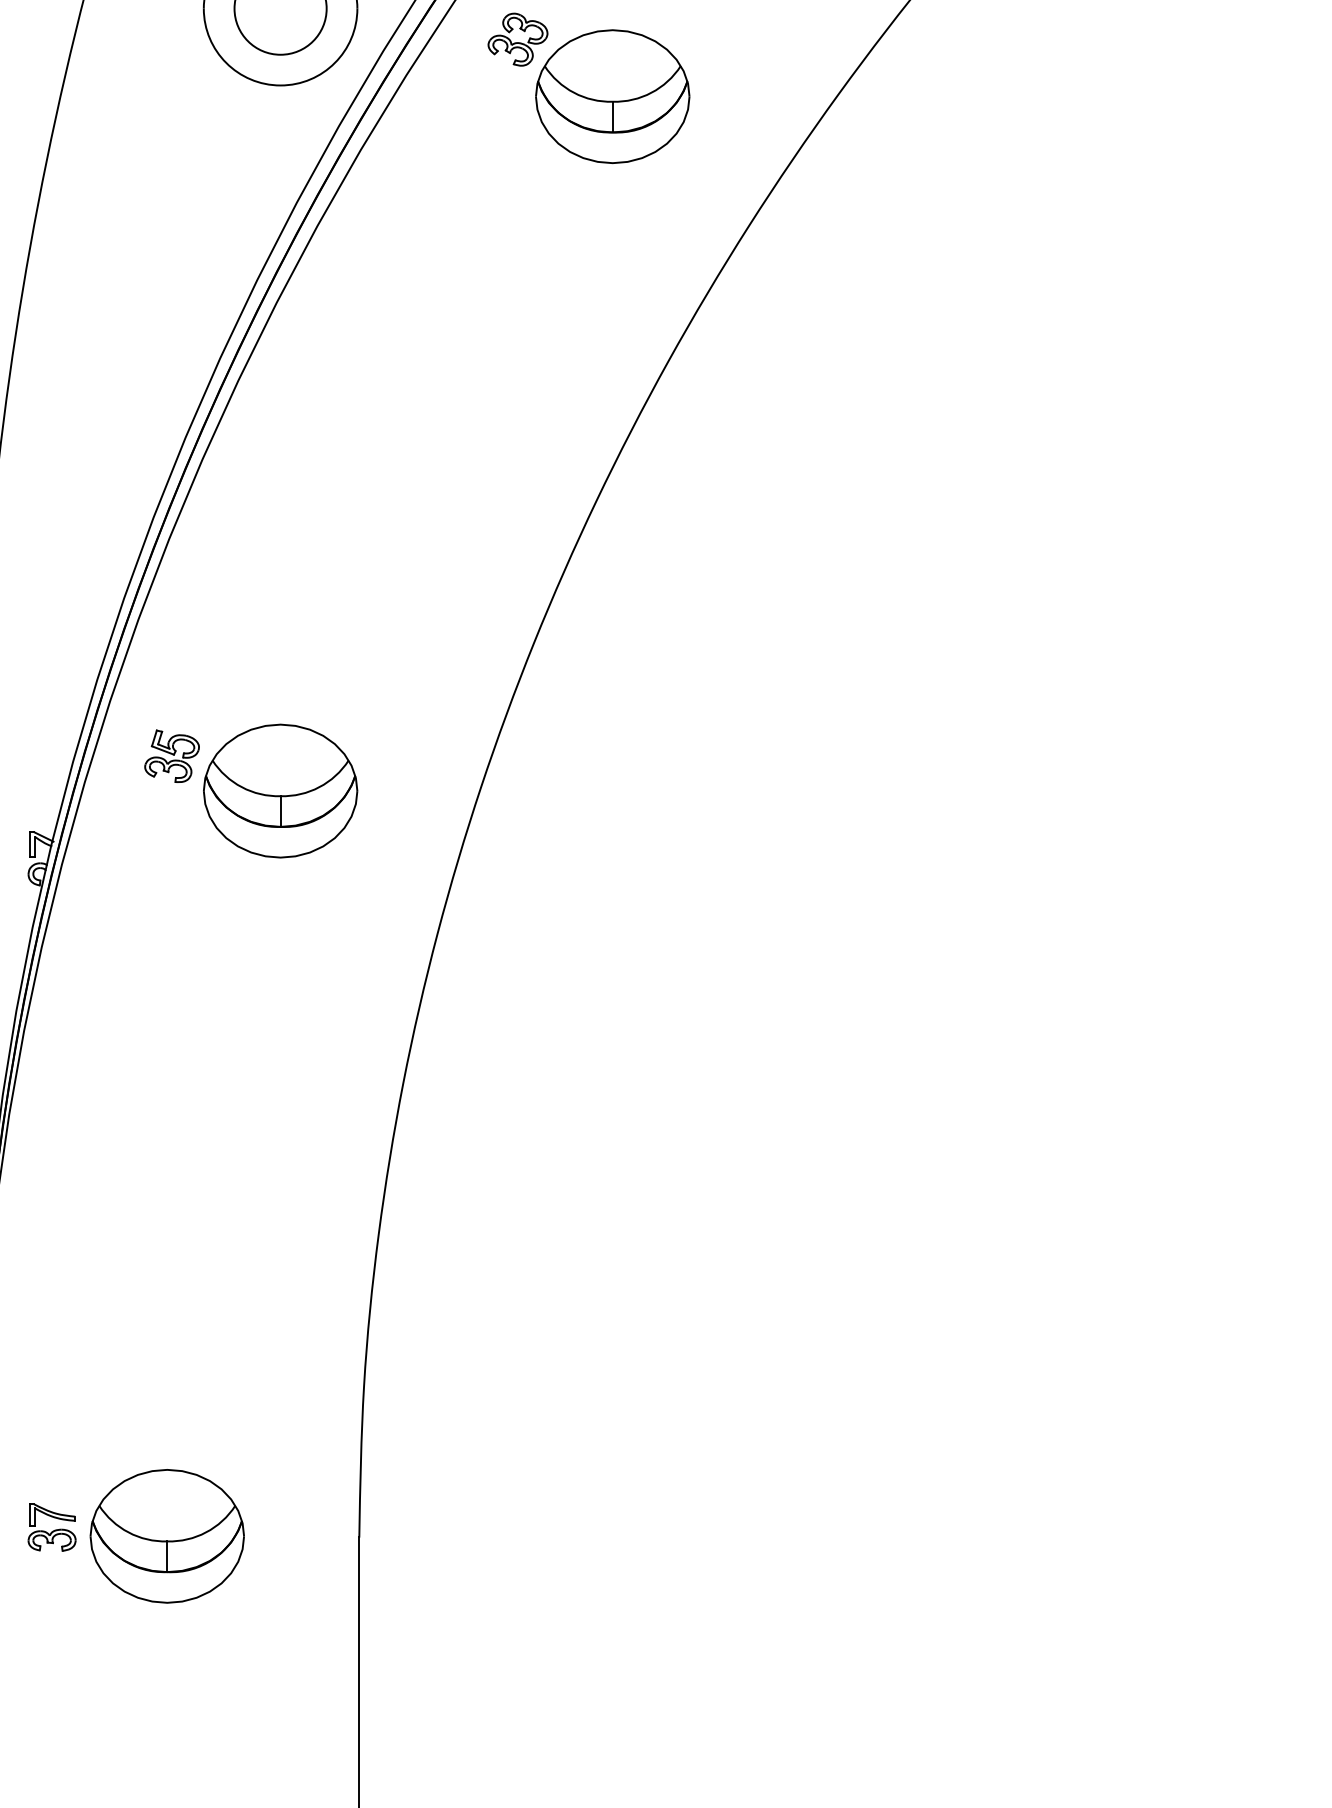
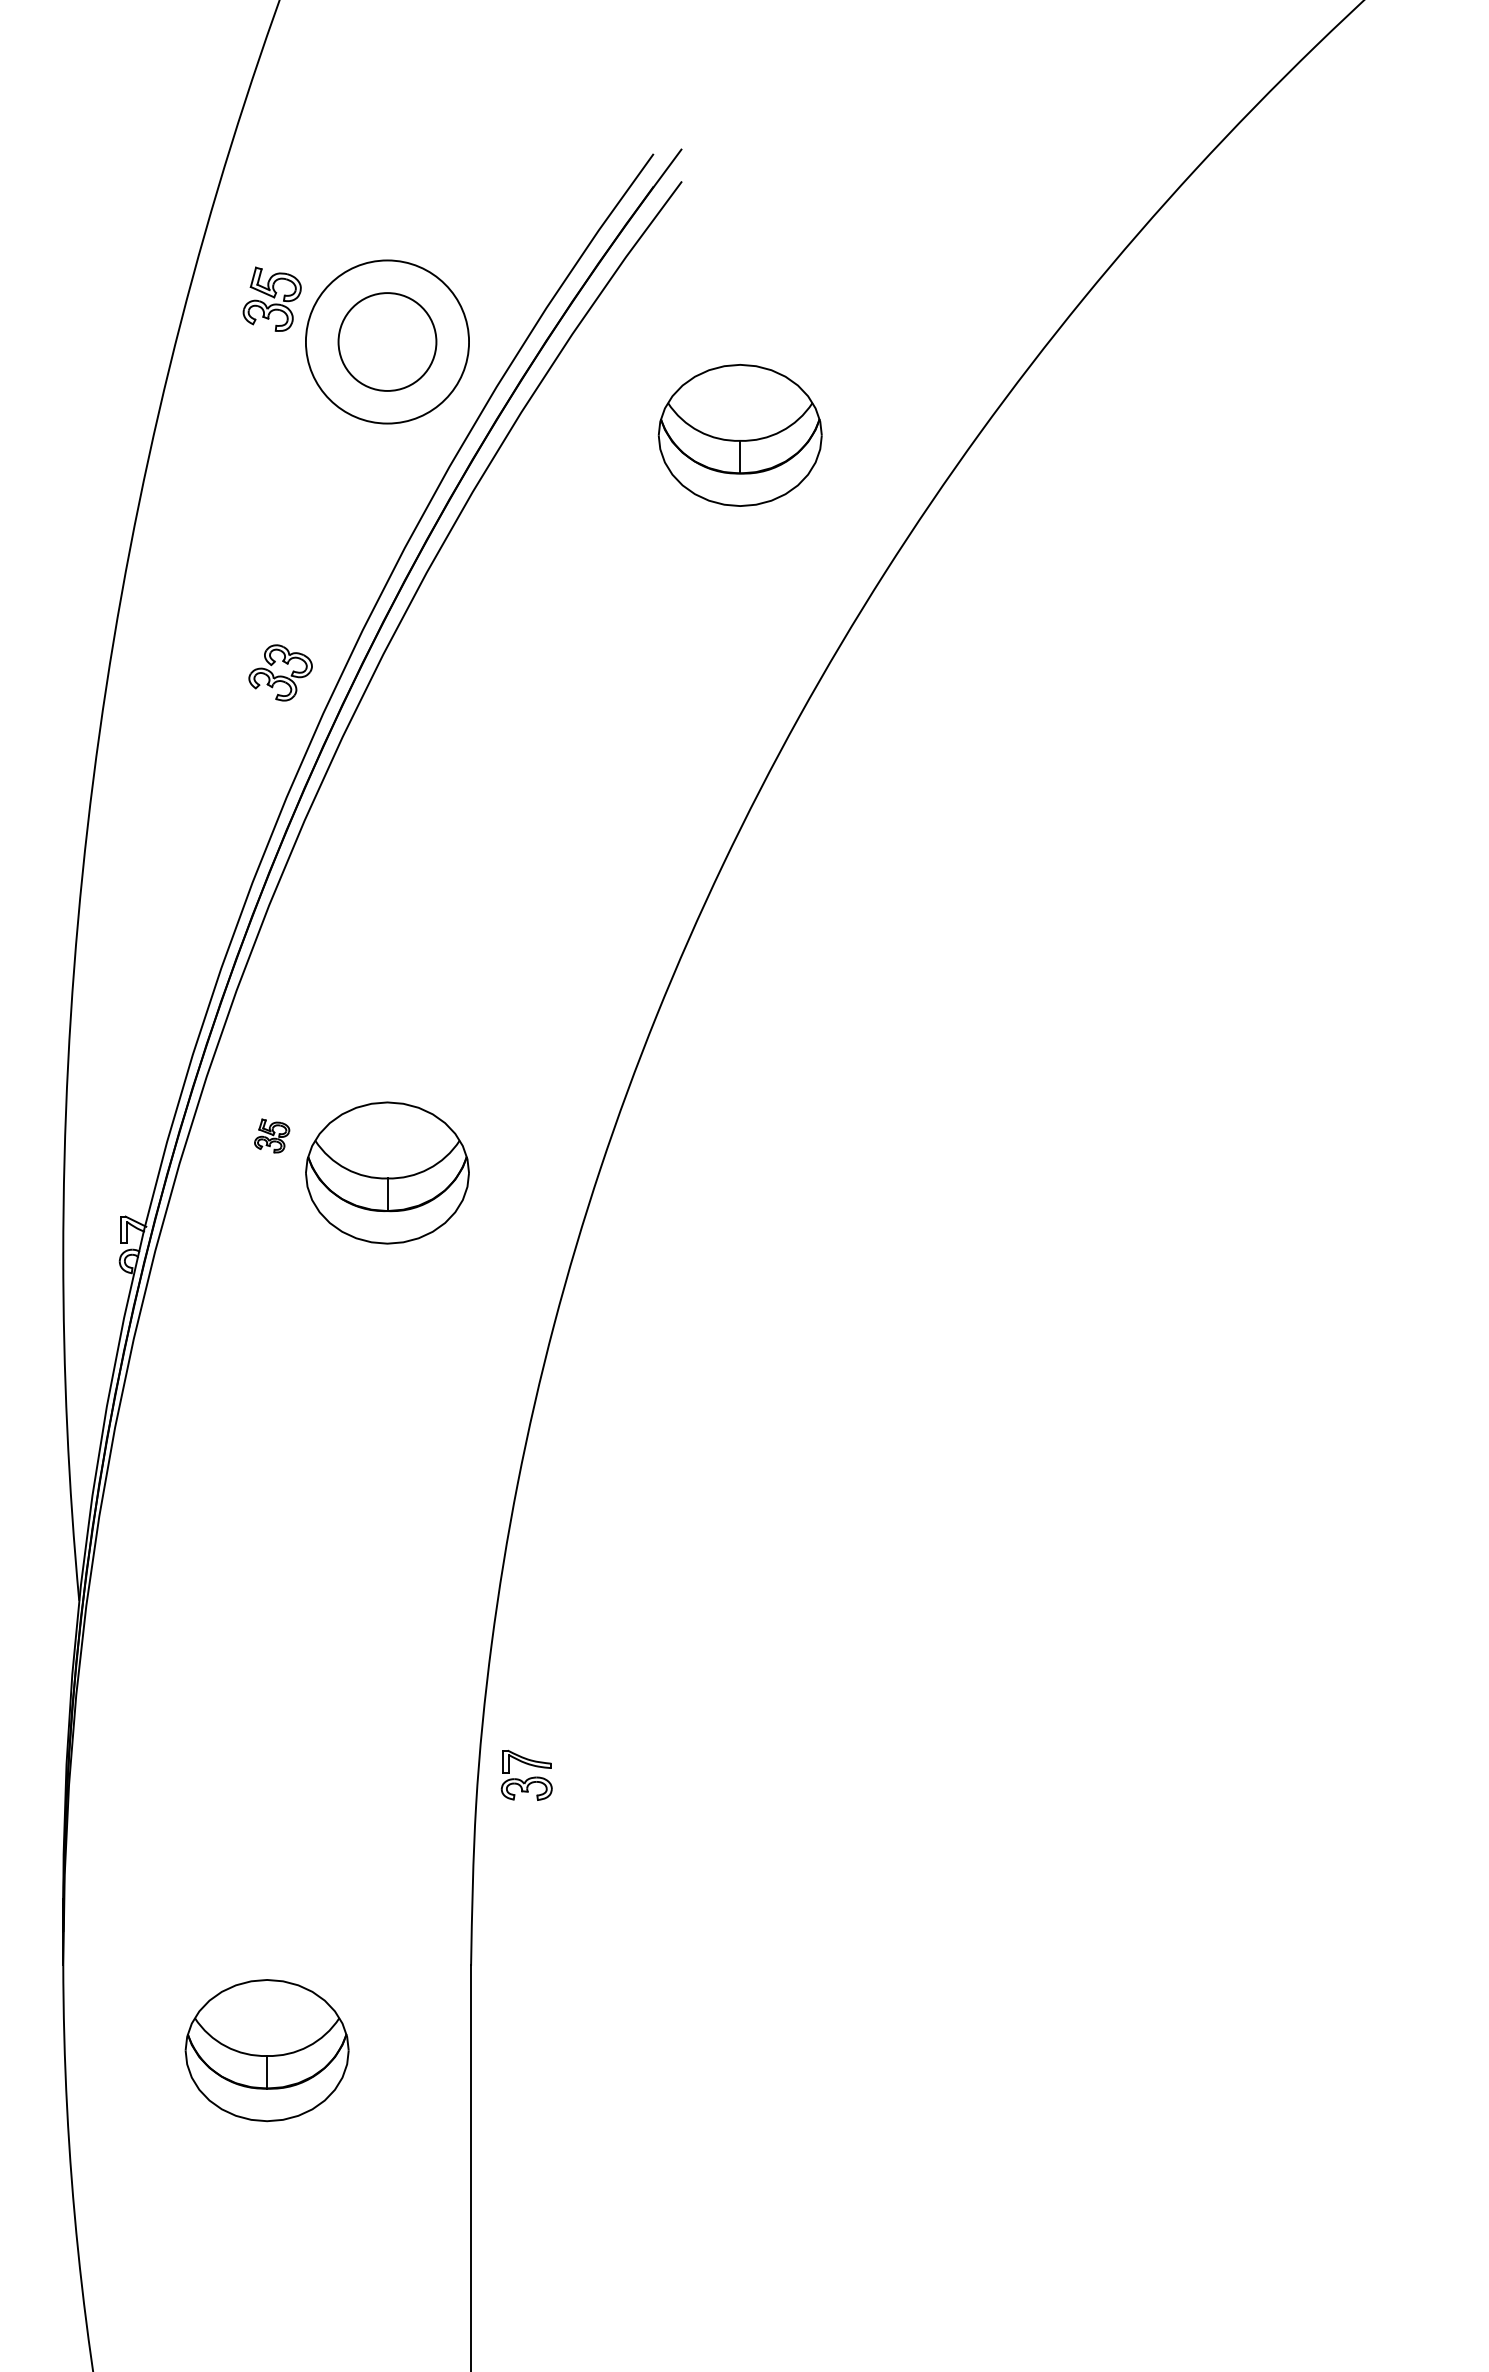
part: (517, 39) -> (280, 672), moved
part: (171, 755) -> (271, 1135), size x0.6
part: (51, 1526) -> (526, 1774), moved
part: (166, 1536) -> (266, 2050), moved

